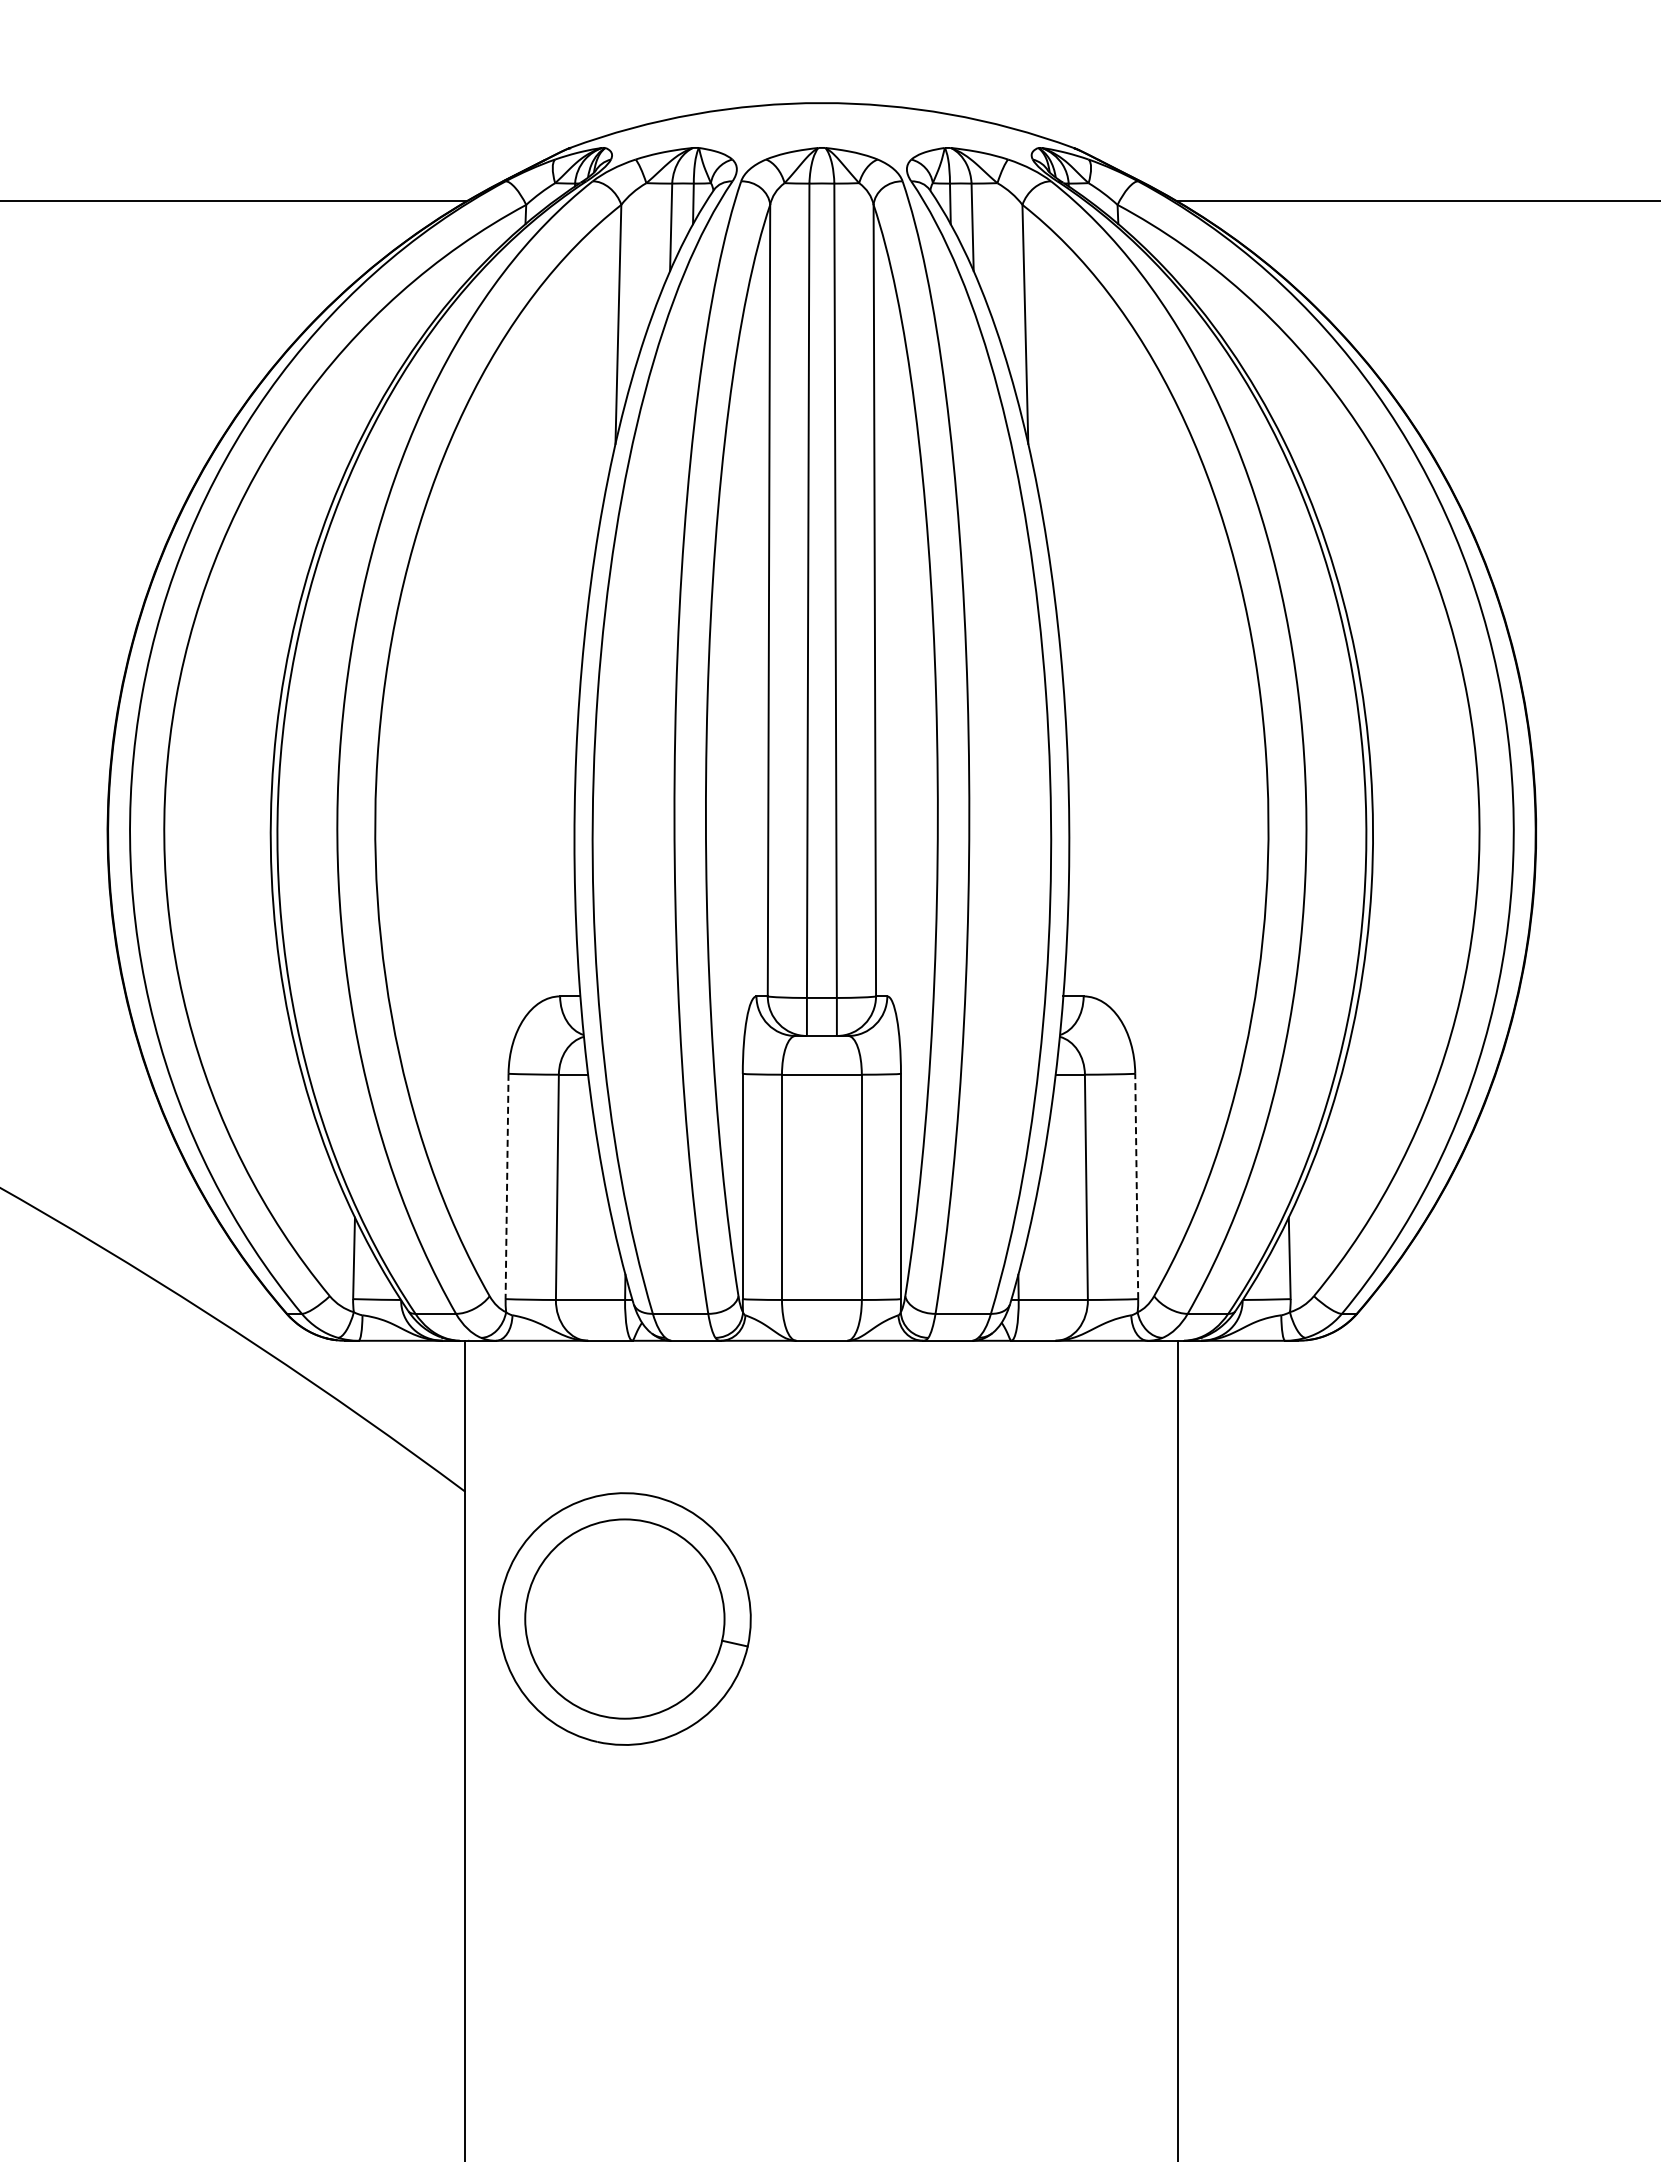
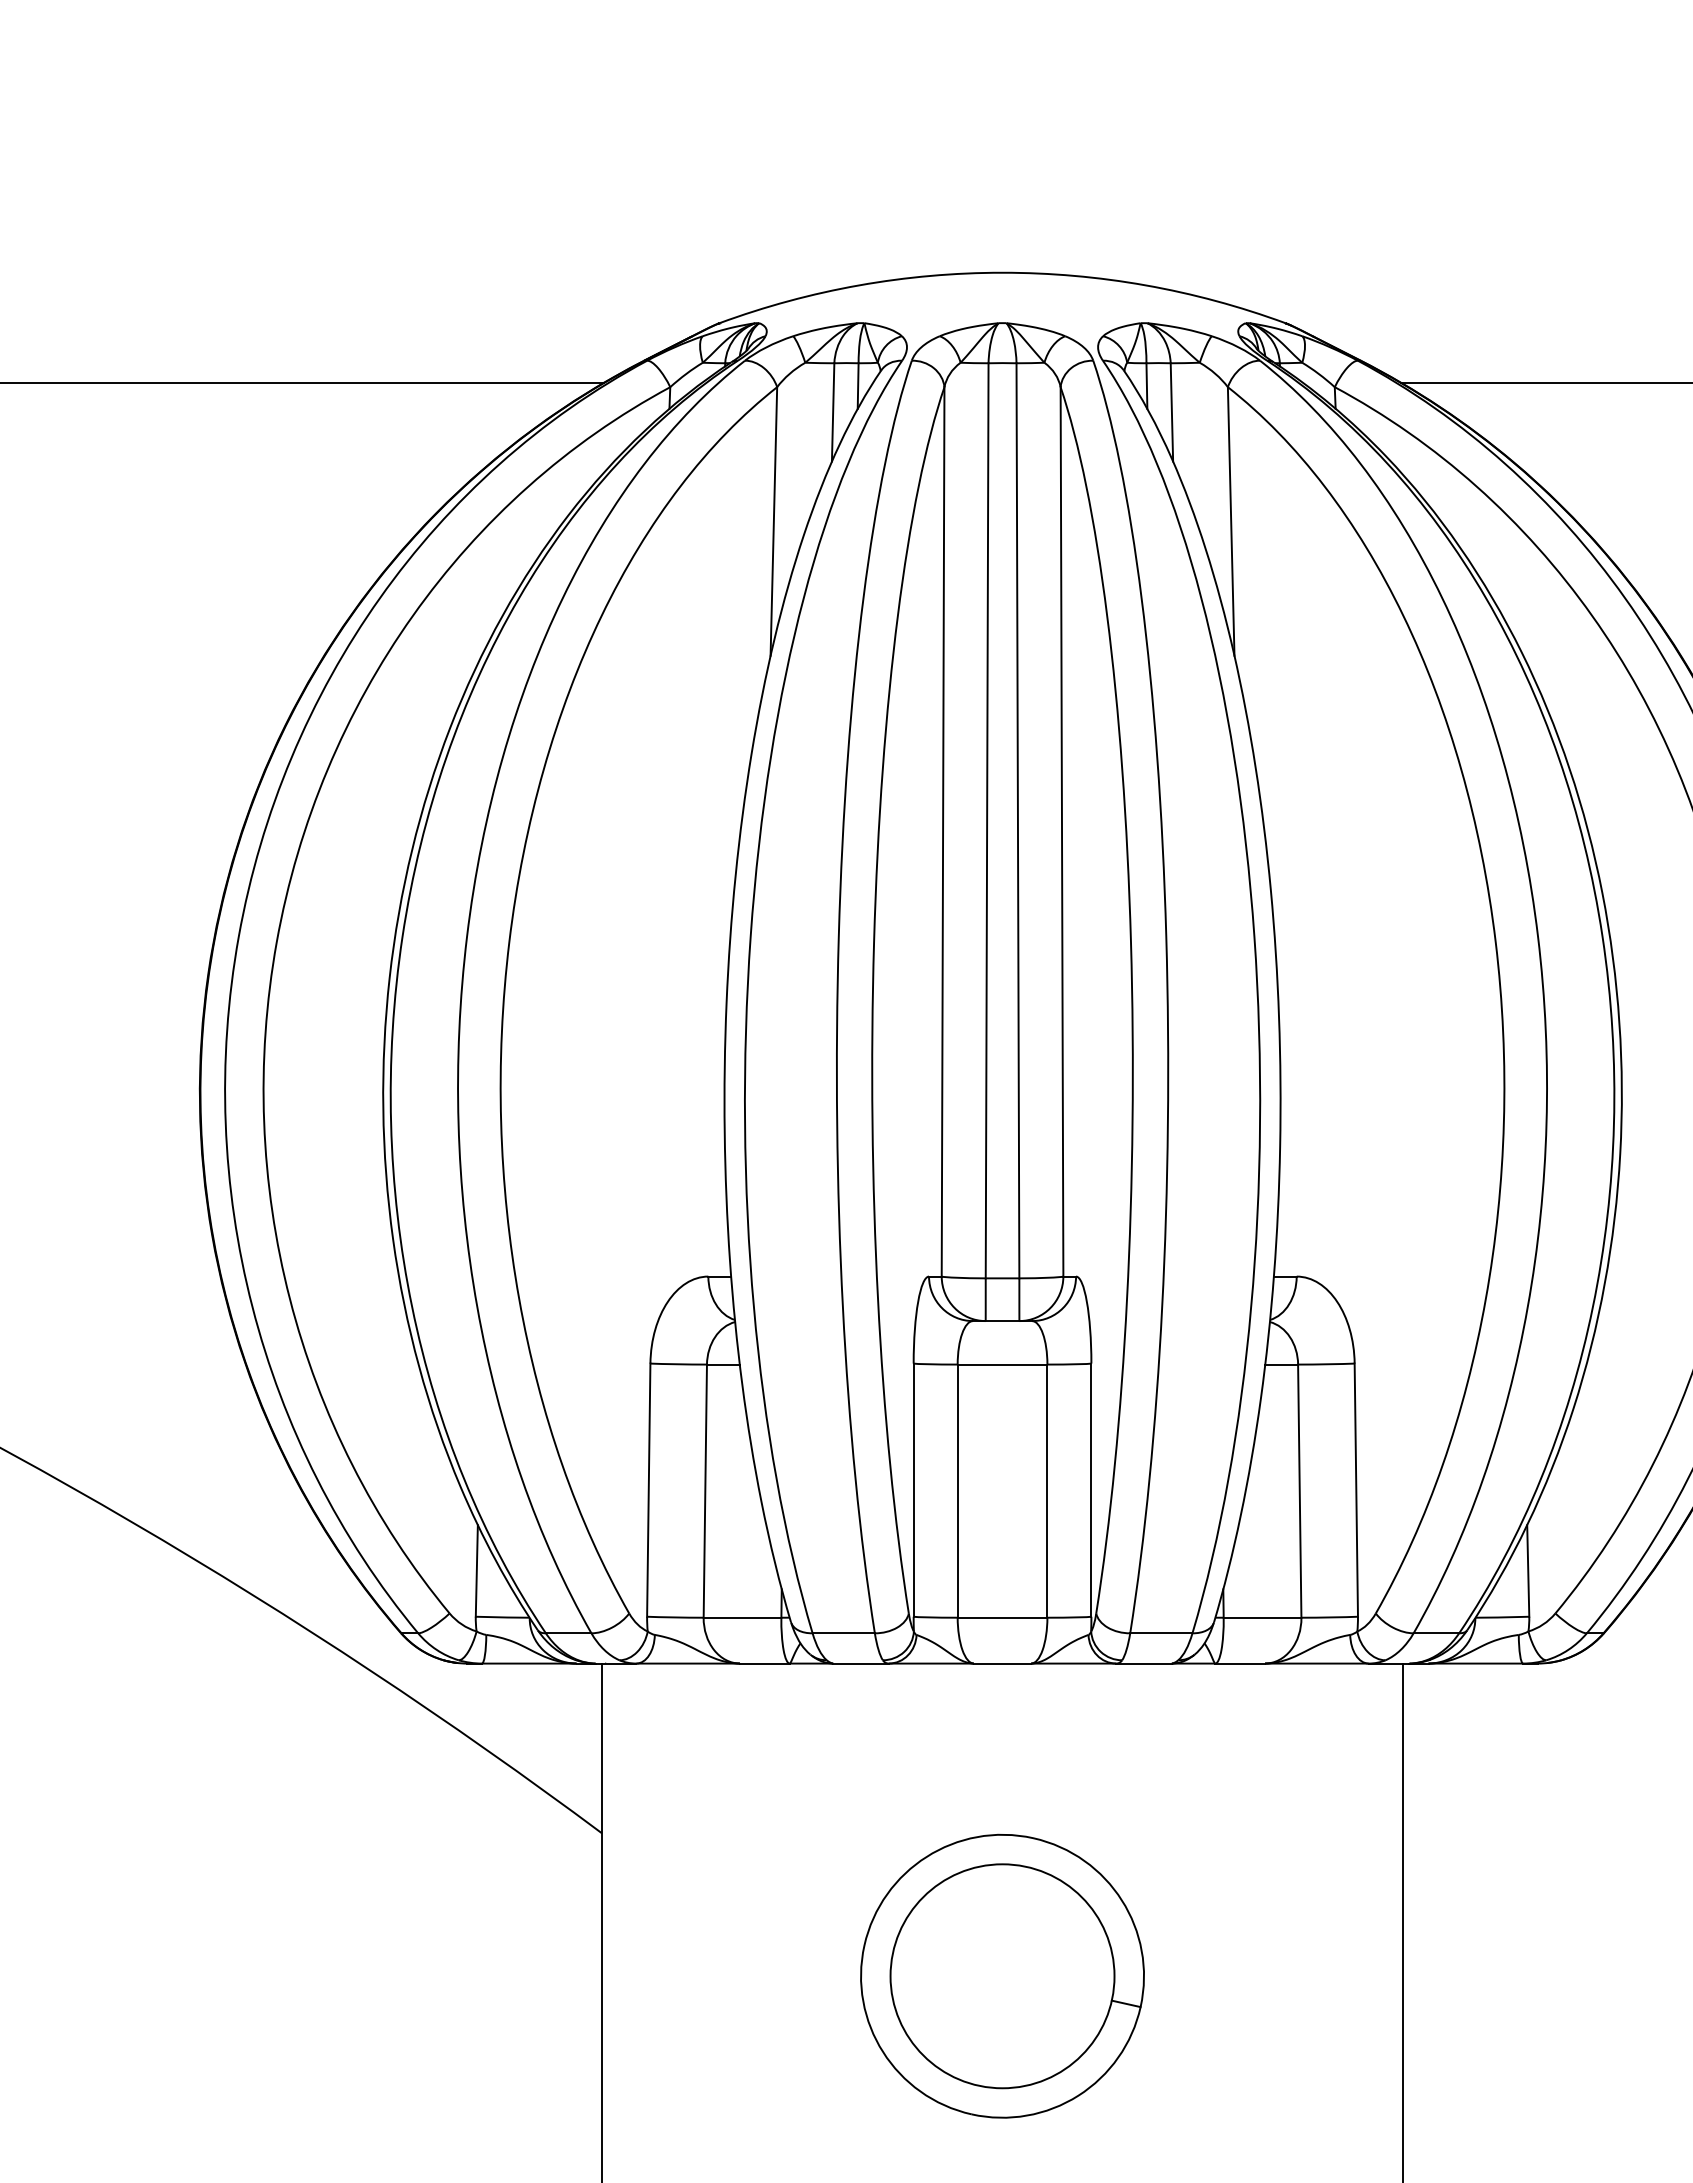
line: (507, 1186) -> (649, 1490), dashed -> solid
line: (1136, 1186) -> (1356, 1490), dashed -> solid
part: (624, 1618) -> (1002, 1975), moved

